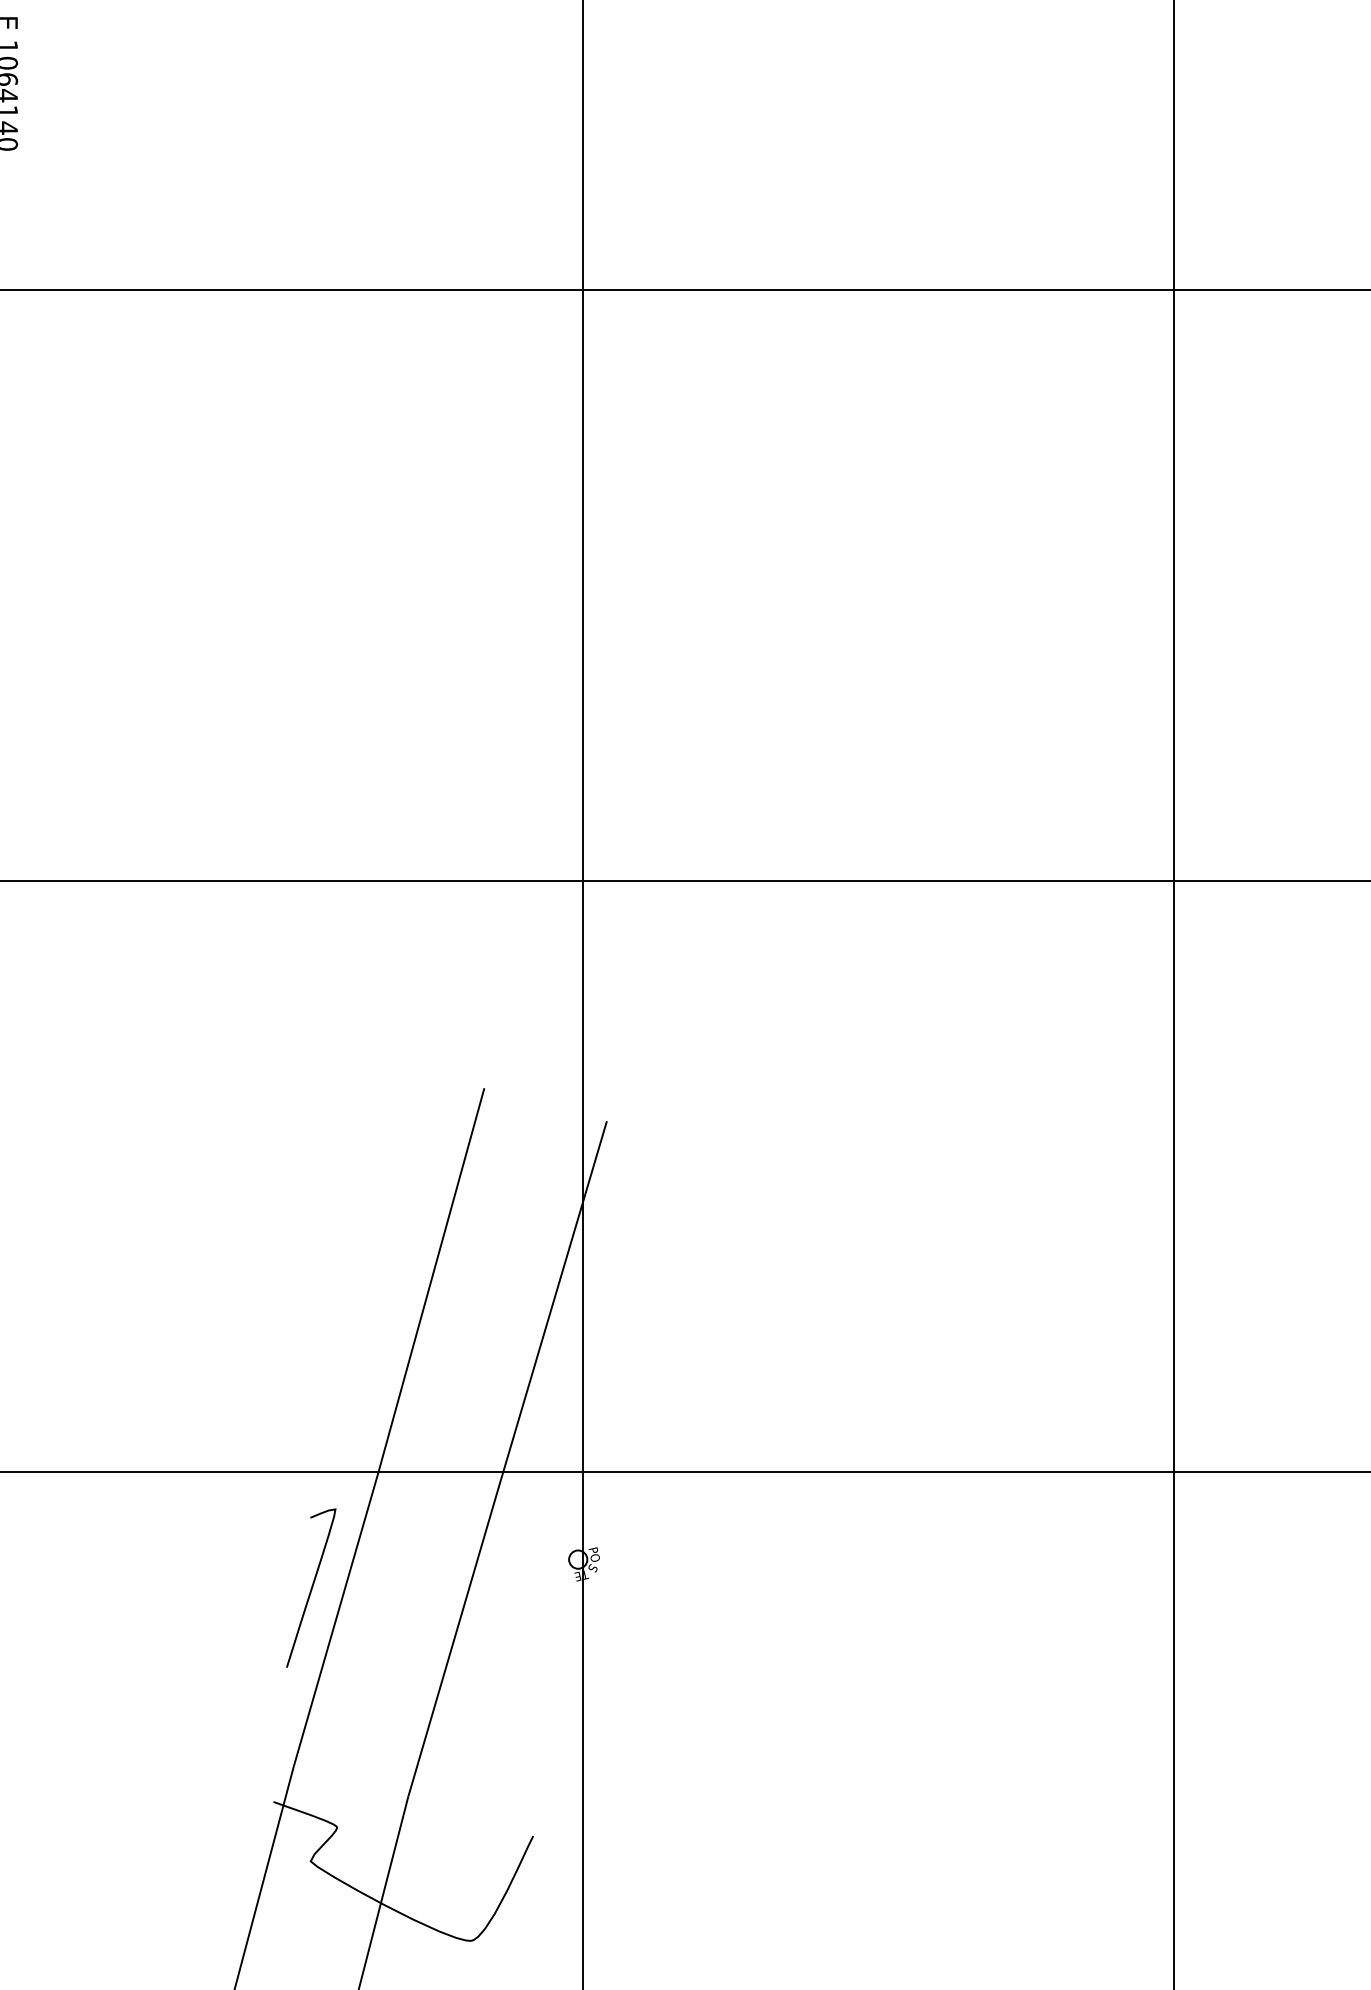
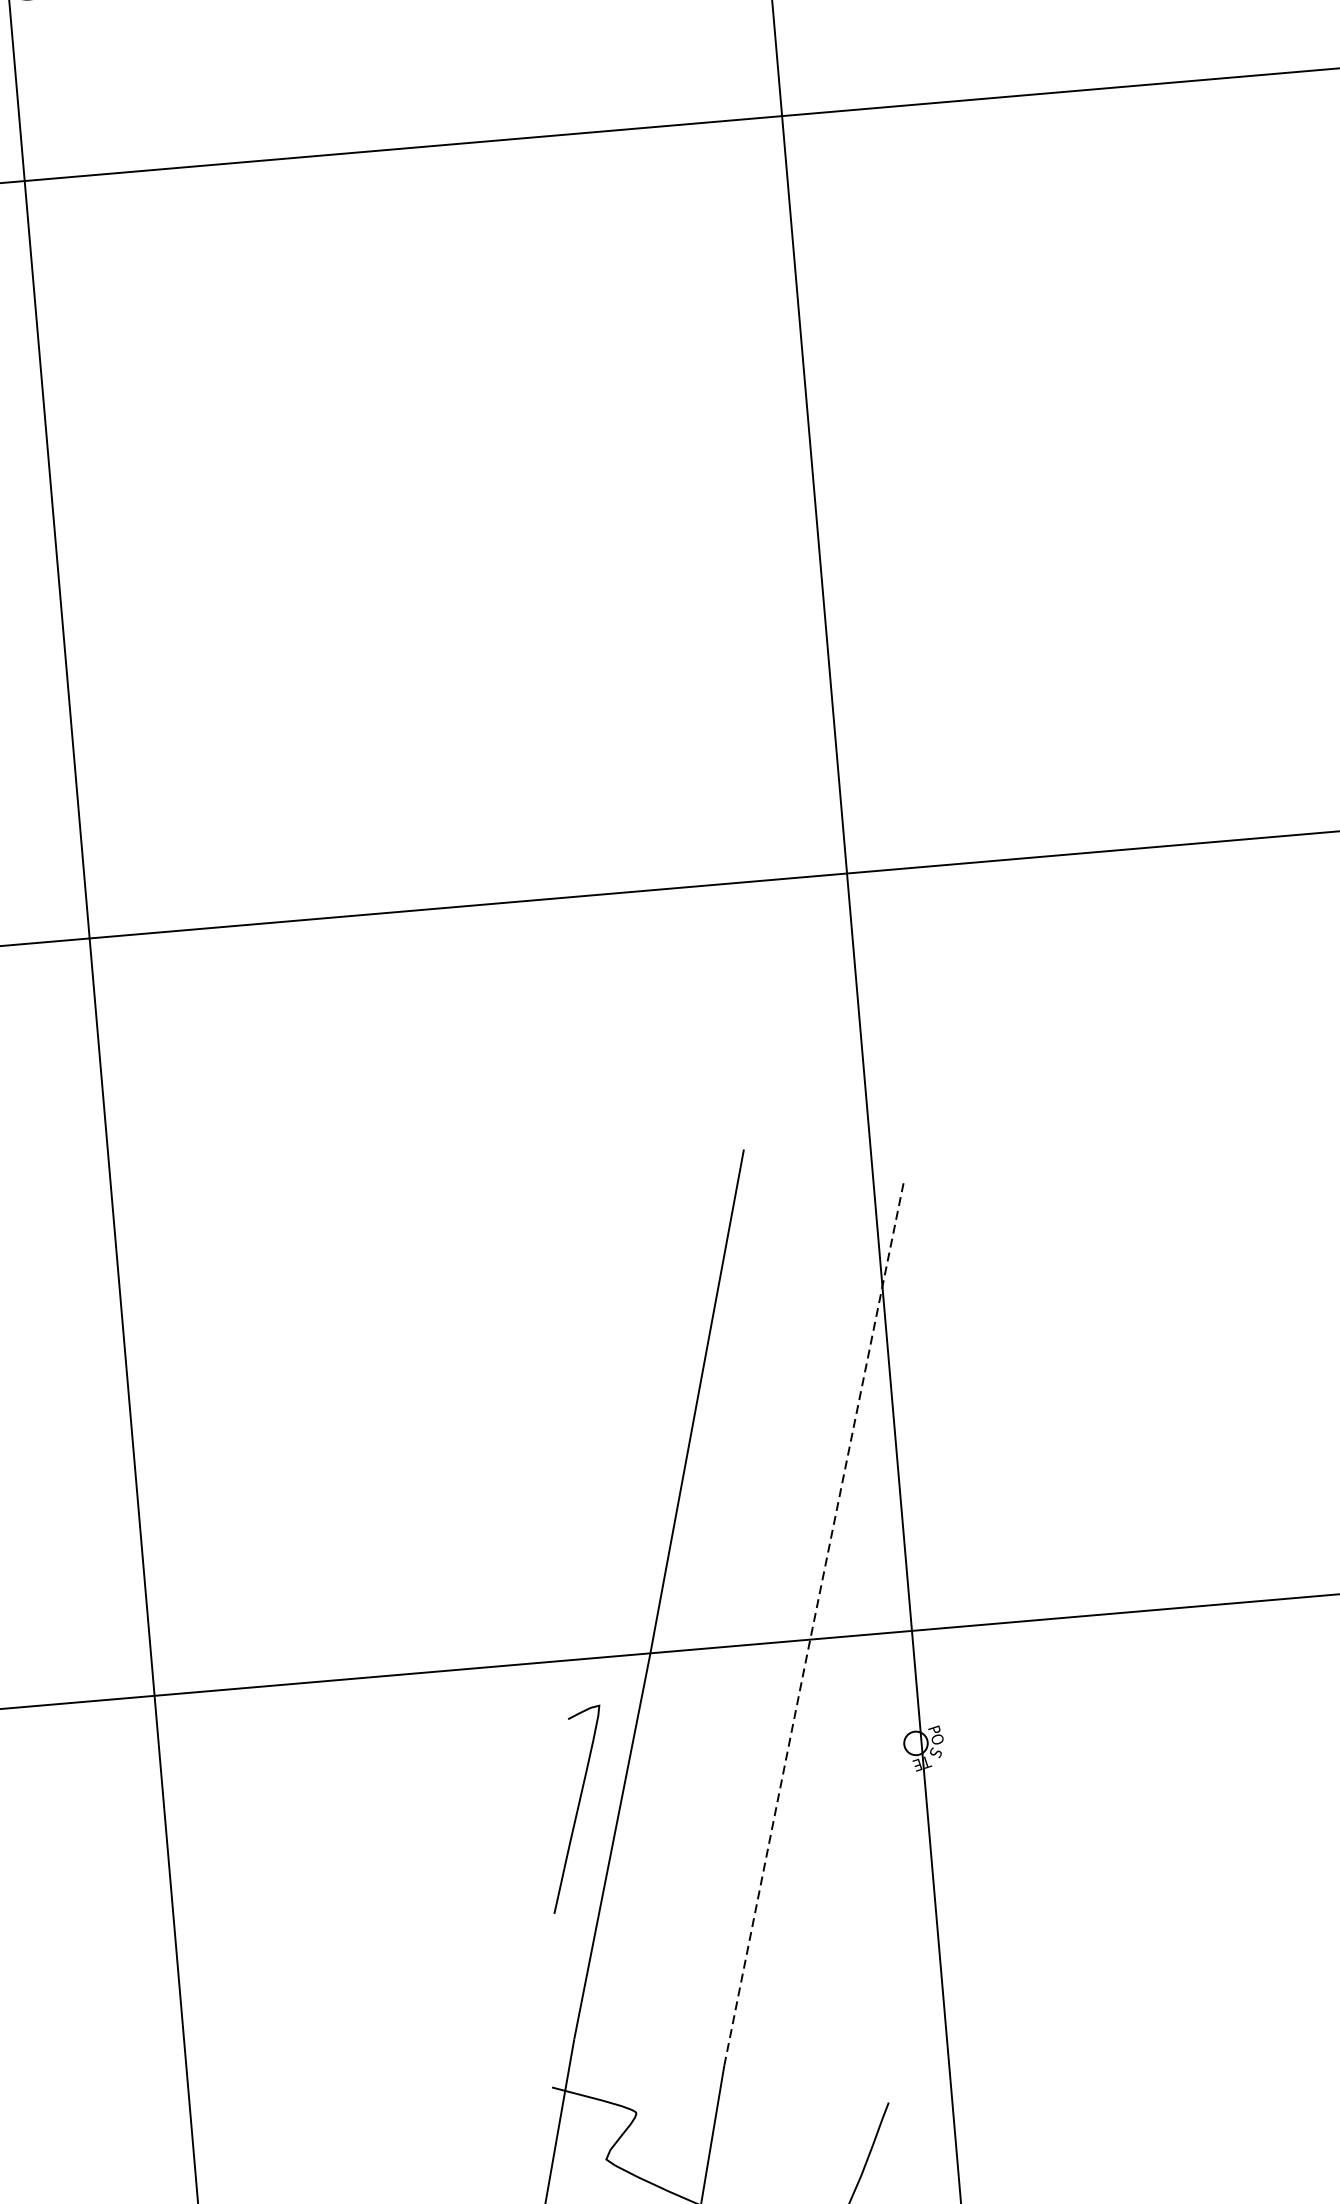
line: (506, 1459) -> (813, 1622), solid -> dashed

